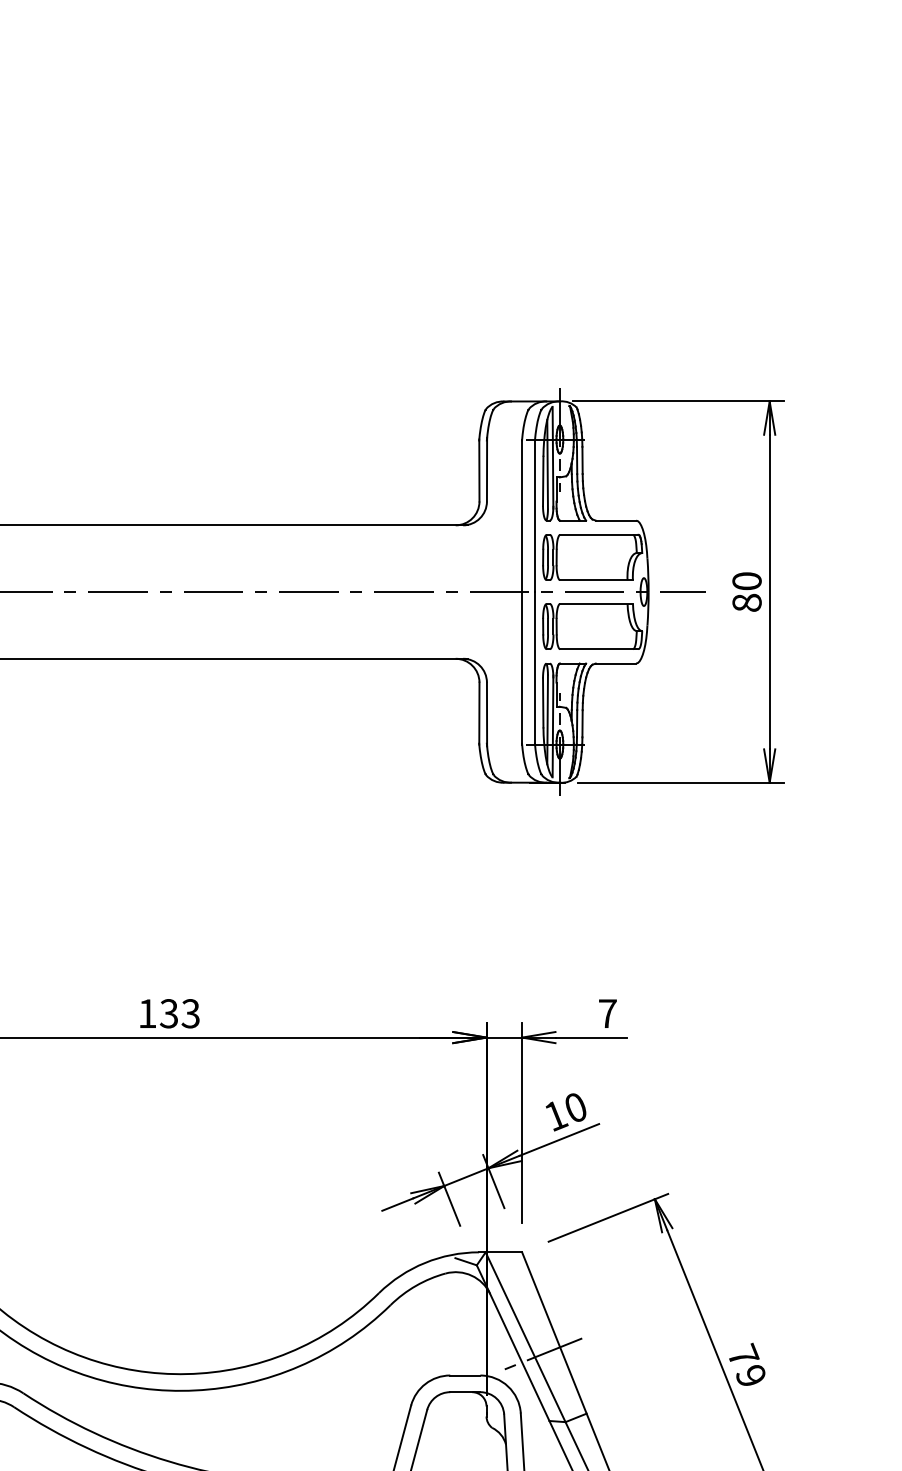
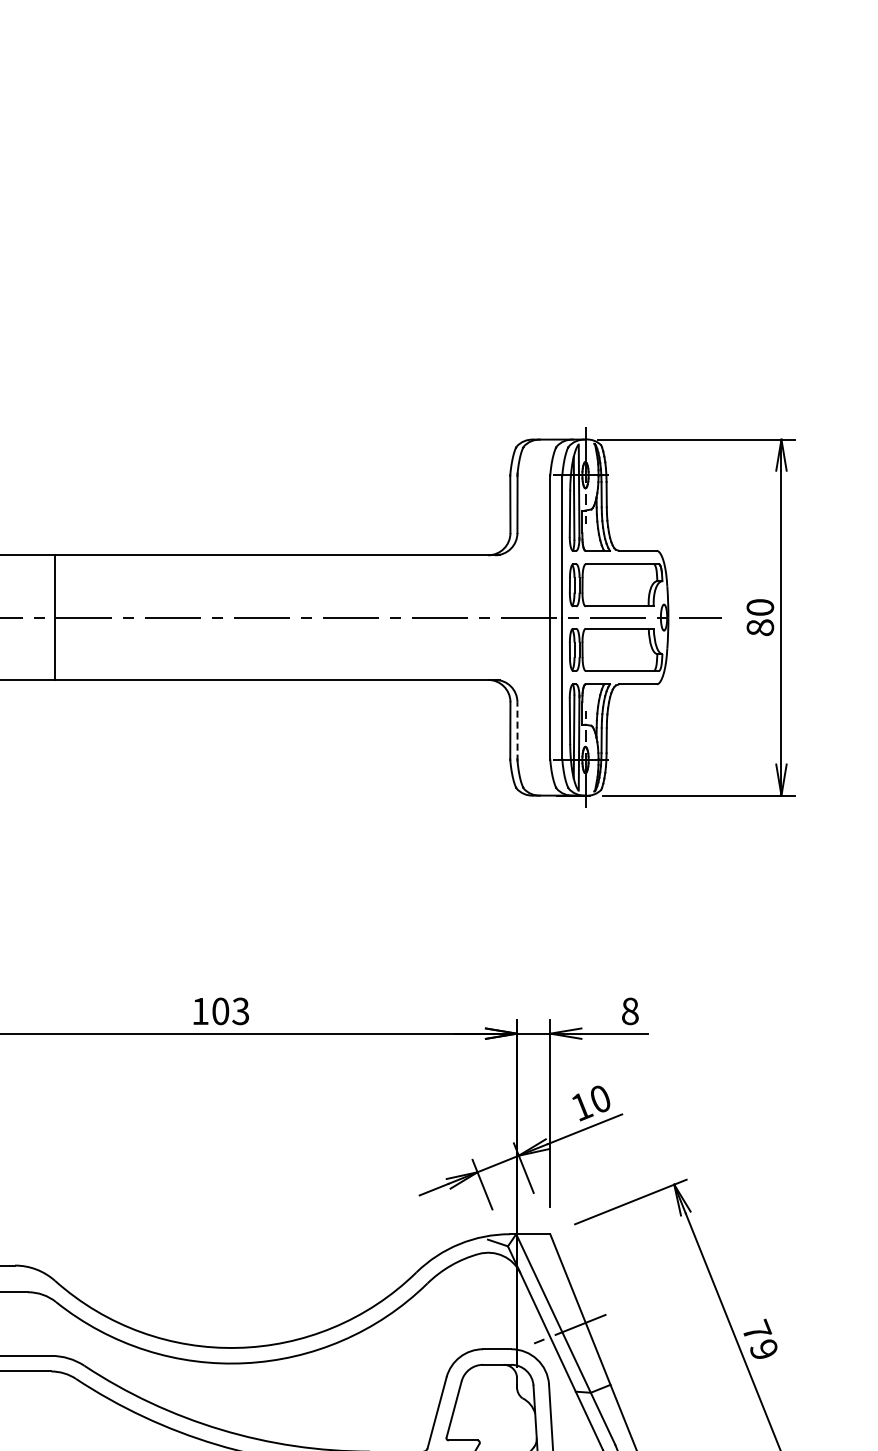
line: (487, 714) -> (517, 731), solid -> dashed
text: (169, 1013) -> (220, 1011), 133 -> 103
text: (608, 1013) -> (630, 1011), 7 -> 8

